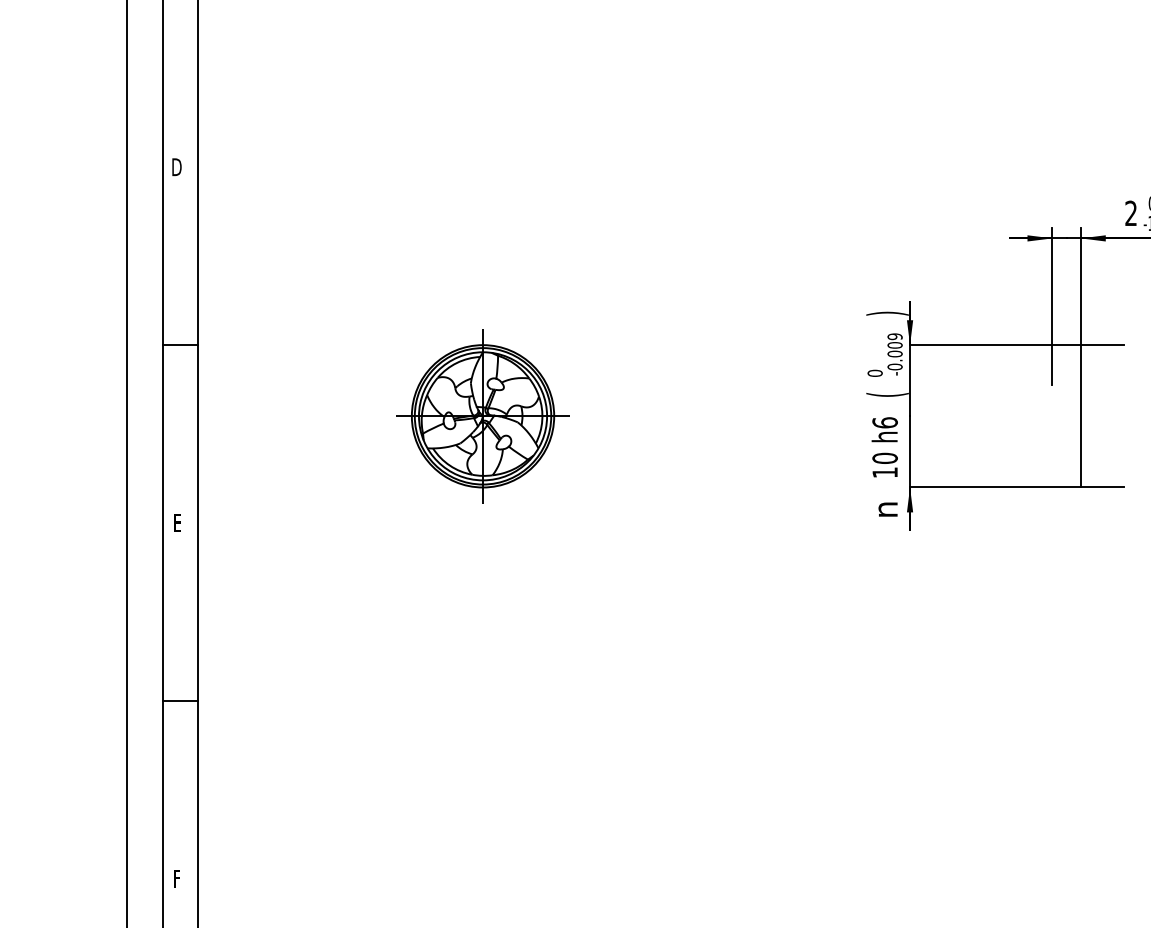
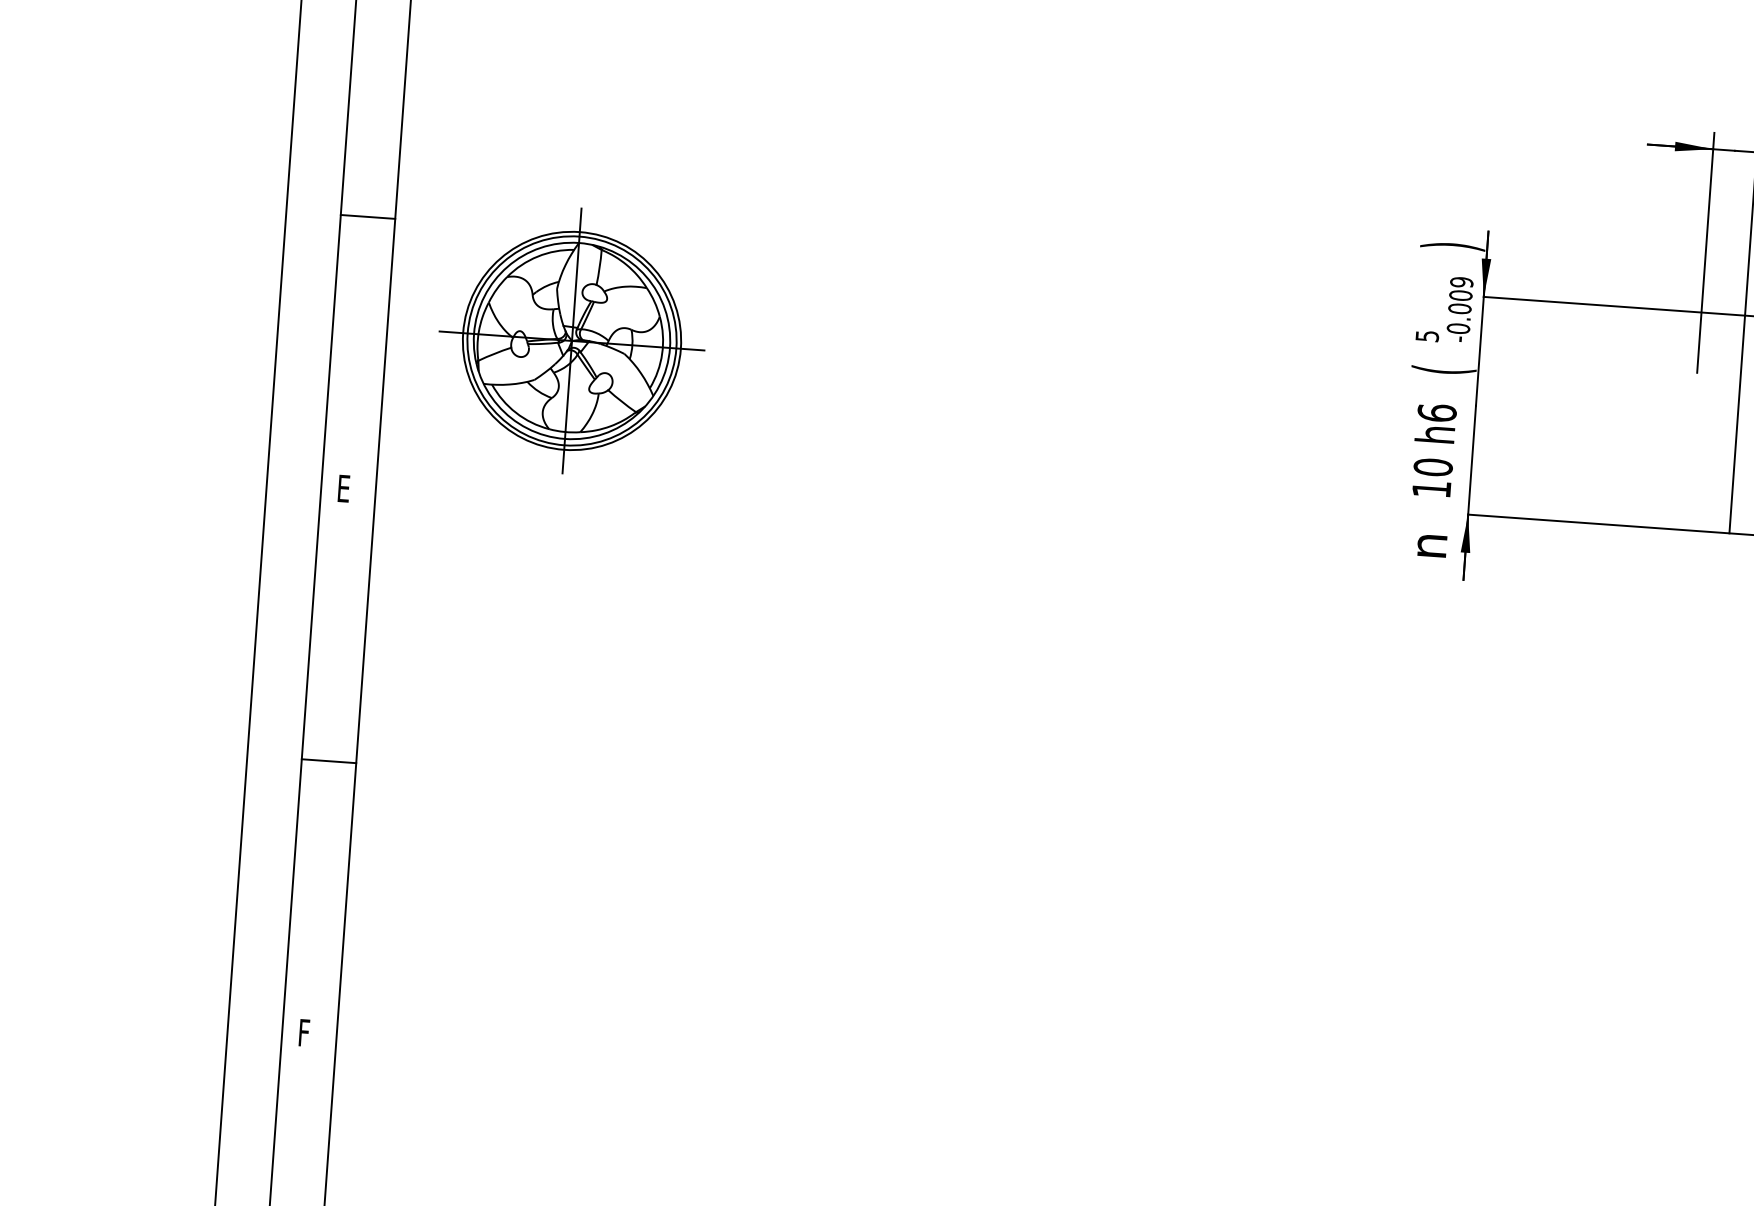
text: (874, 372) -> (1426, 334), 0 -> 5
part: (482, 416) -> (571, 341), moved

